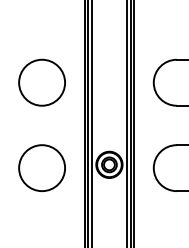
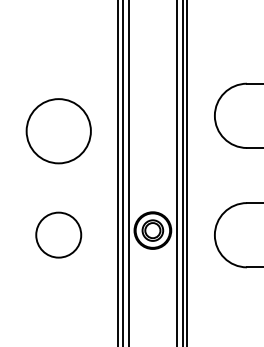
circle: (41, 82) -> (57, 130), moved
circle: (41, 167) -> (57, 234), size x0.7

